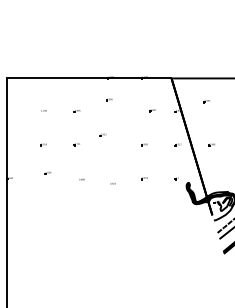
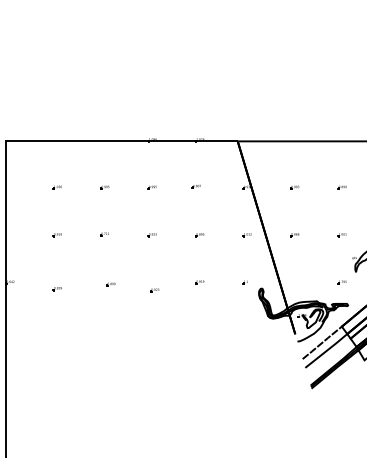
part: (108, 99) -> (151, 187), moved
part: (206, 101) -> (294, 187), moved
part: (152, 110) -> (195, 186), moved
part: (102, 135) -> (151, 235), moved
part: (47, 173) -> (56, 289), moved

